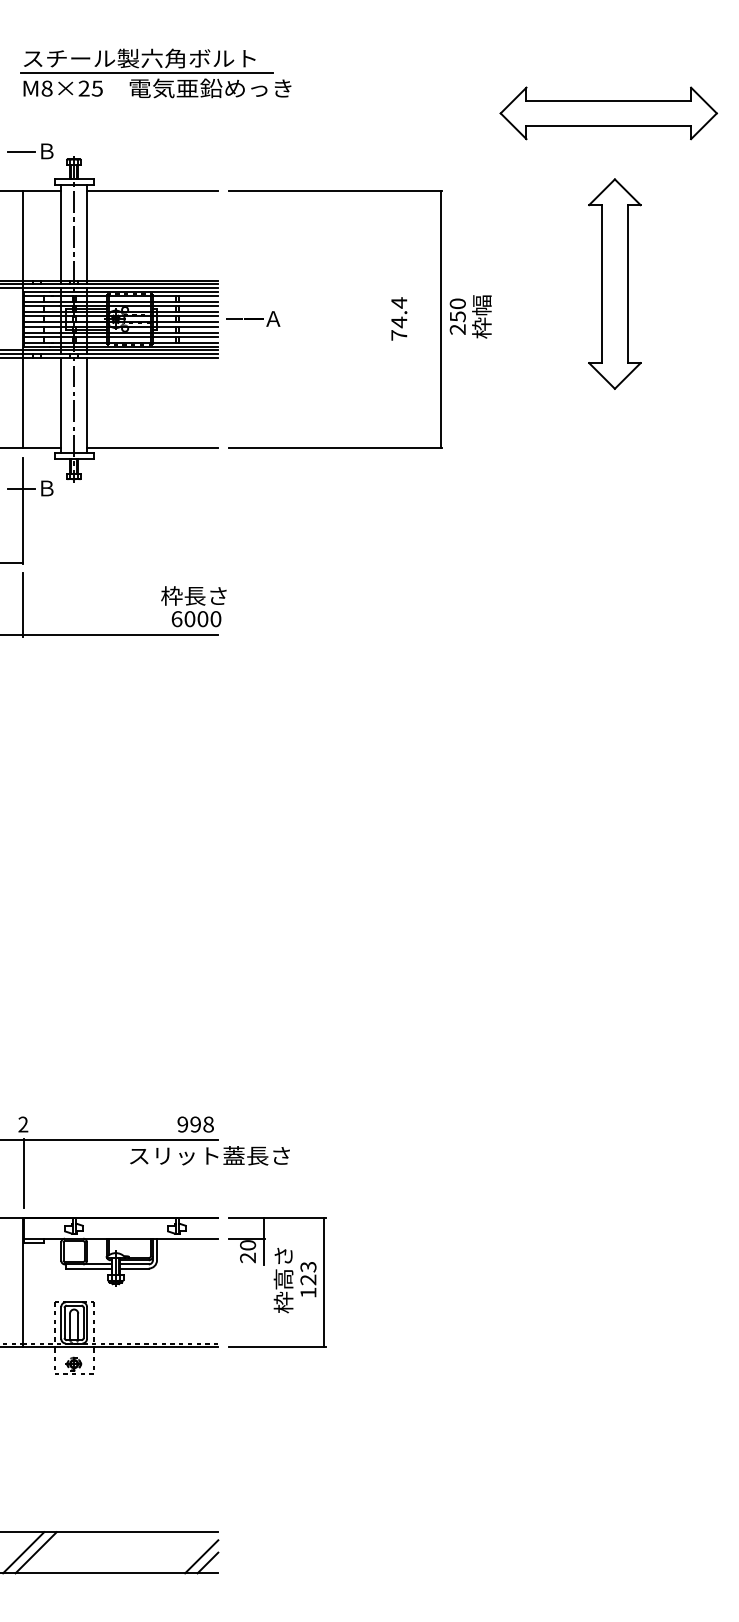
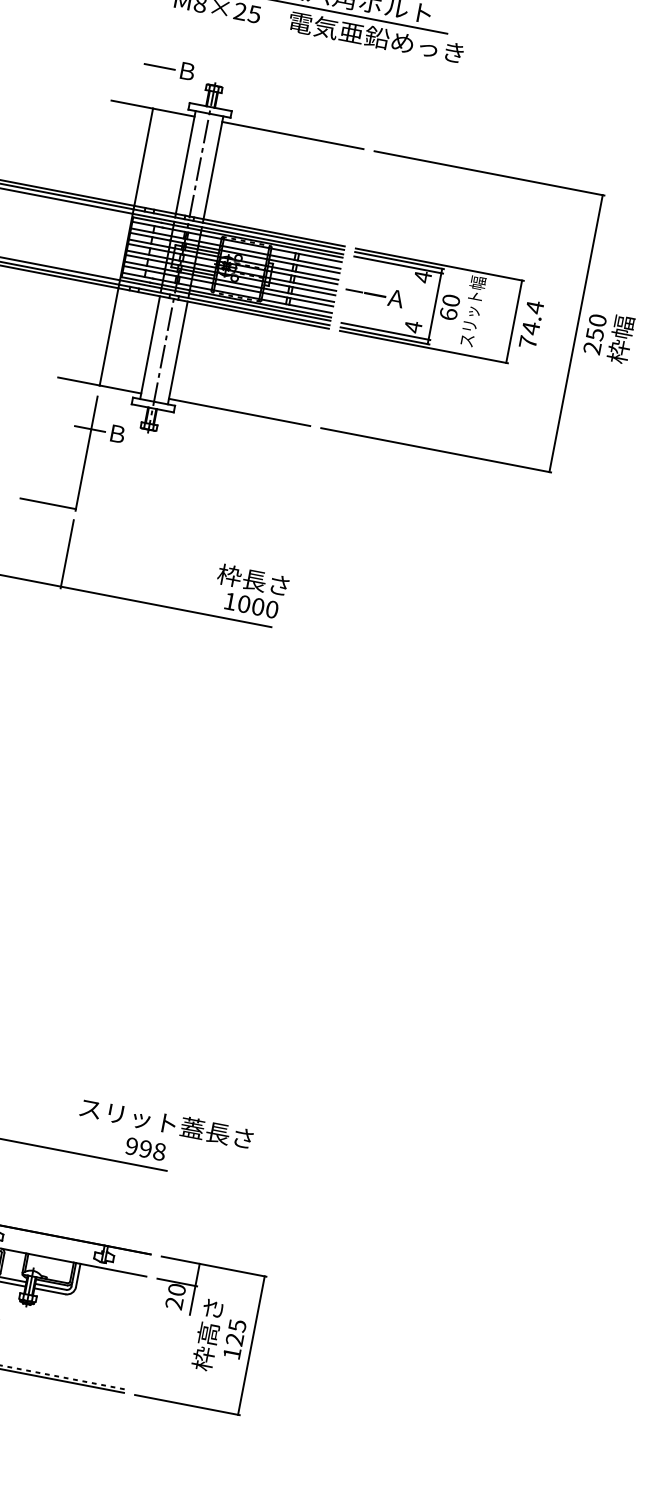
part: (306, 319) -> (431, 306), added
text: (176, 619) -> (229, 601), 6000 -> 1000
text: (209, 1155) -> (166, 1122), moved
text: (307, 1266) -> (236, 1324), 123 -> 125

